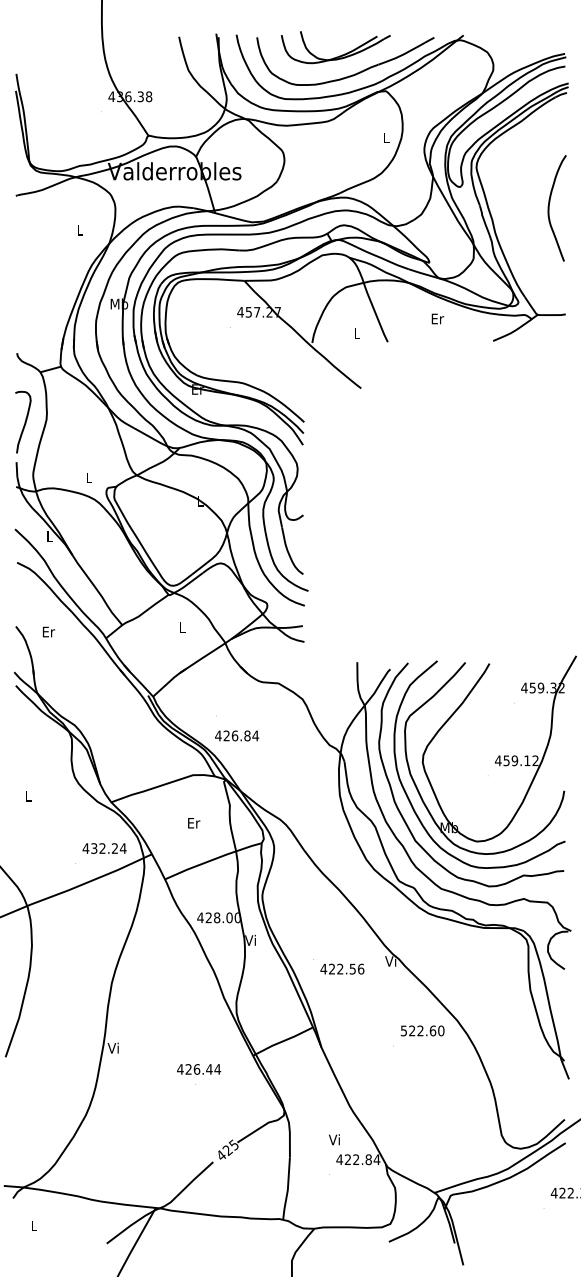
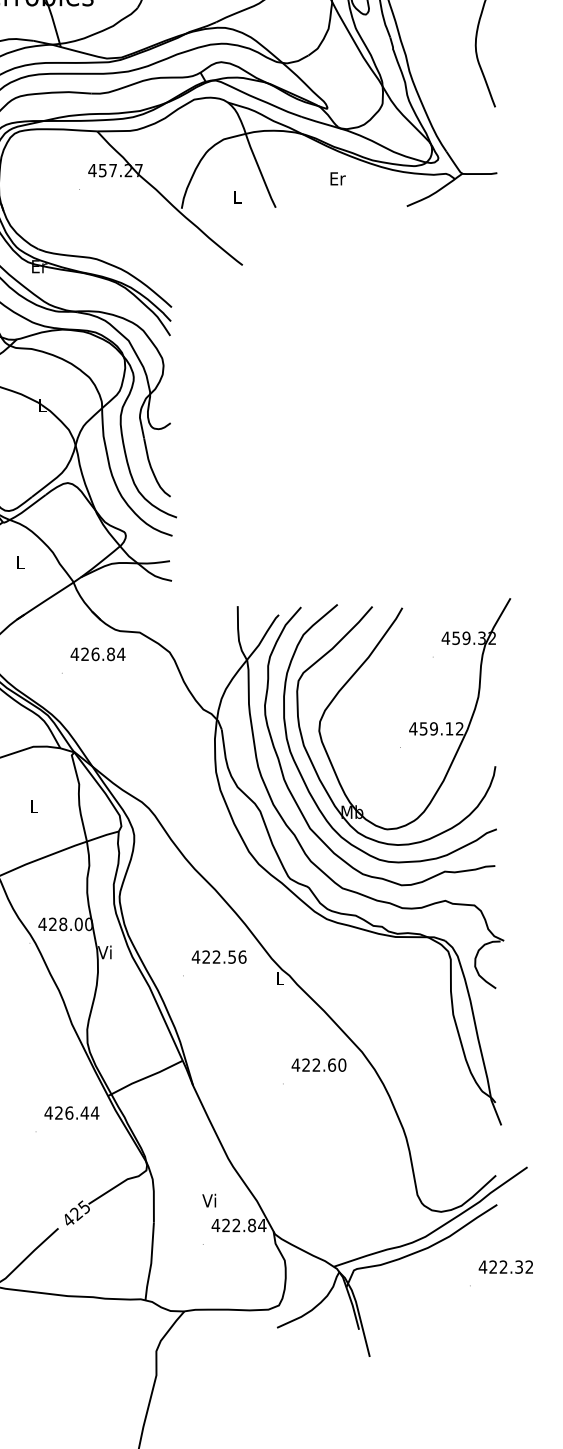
text: (237, 735) -> (98, 653), moved
text: (194, 823) -> (35, 806), Er -> L
text: (390, 961) -> (279, 978), Vi -> L
text: (342, 968) -> (219, 956), moved
text: (403, 1030) -> (295, 1064), 522.60 -> 422.60
text: (199, 1069) -> (72, 1113), moved

